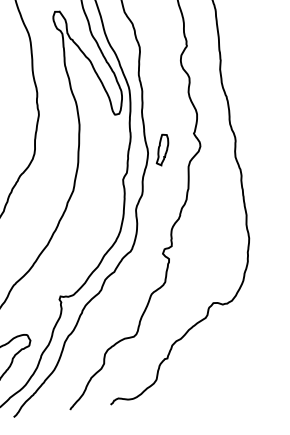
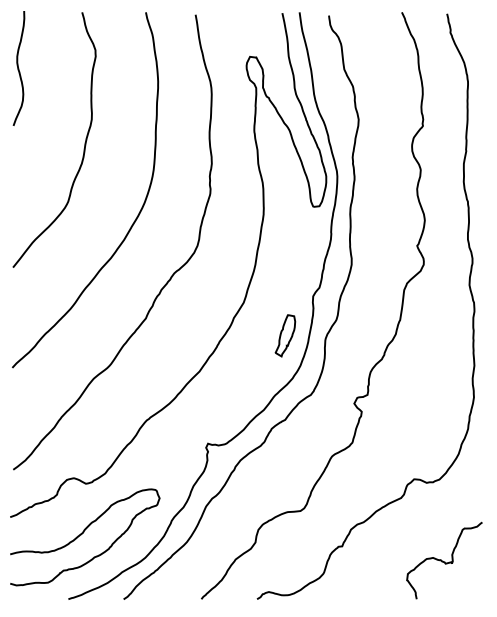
part: (162, 149) -> (285, 335), moved
curve: (243, 359) -> (444, 561), added

